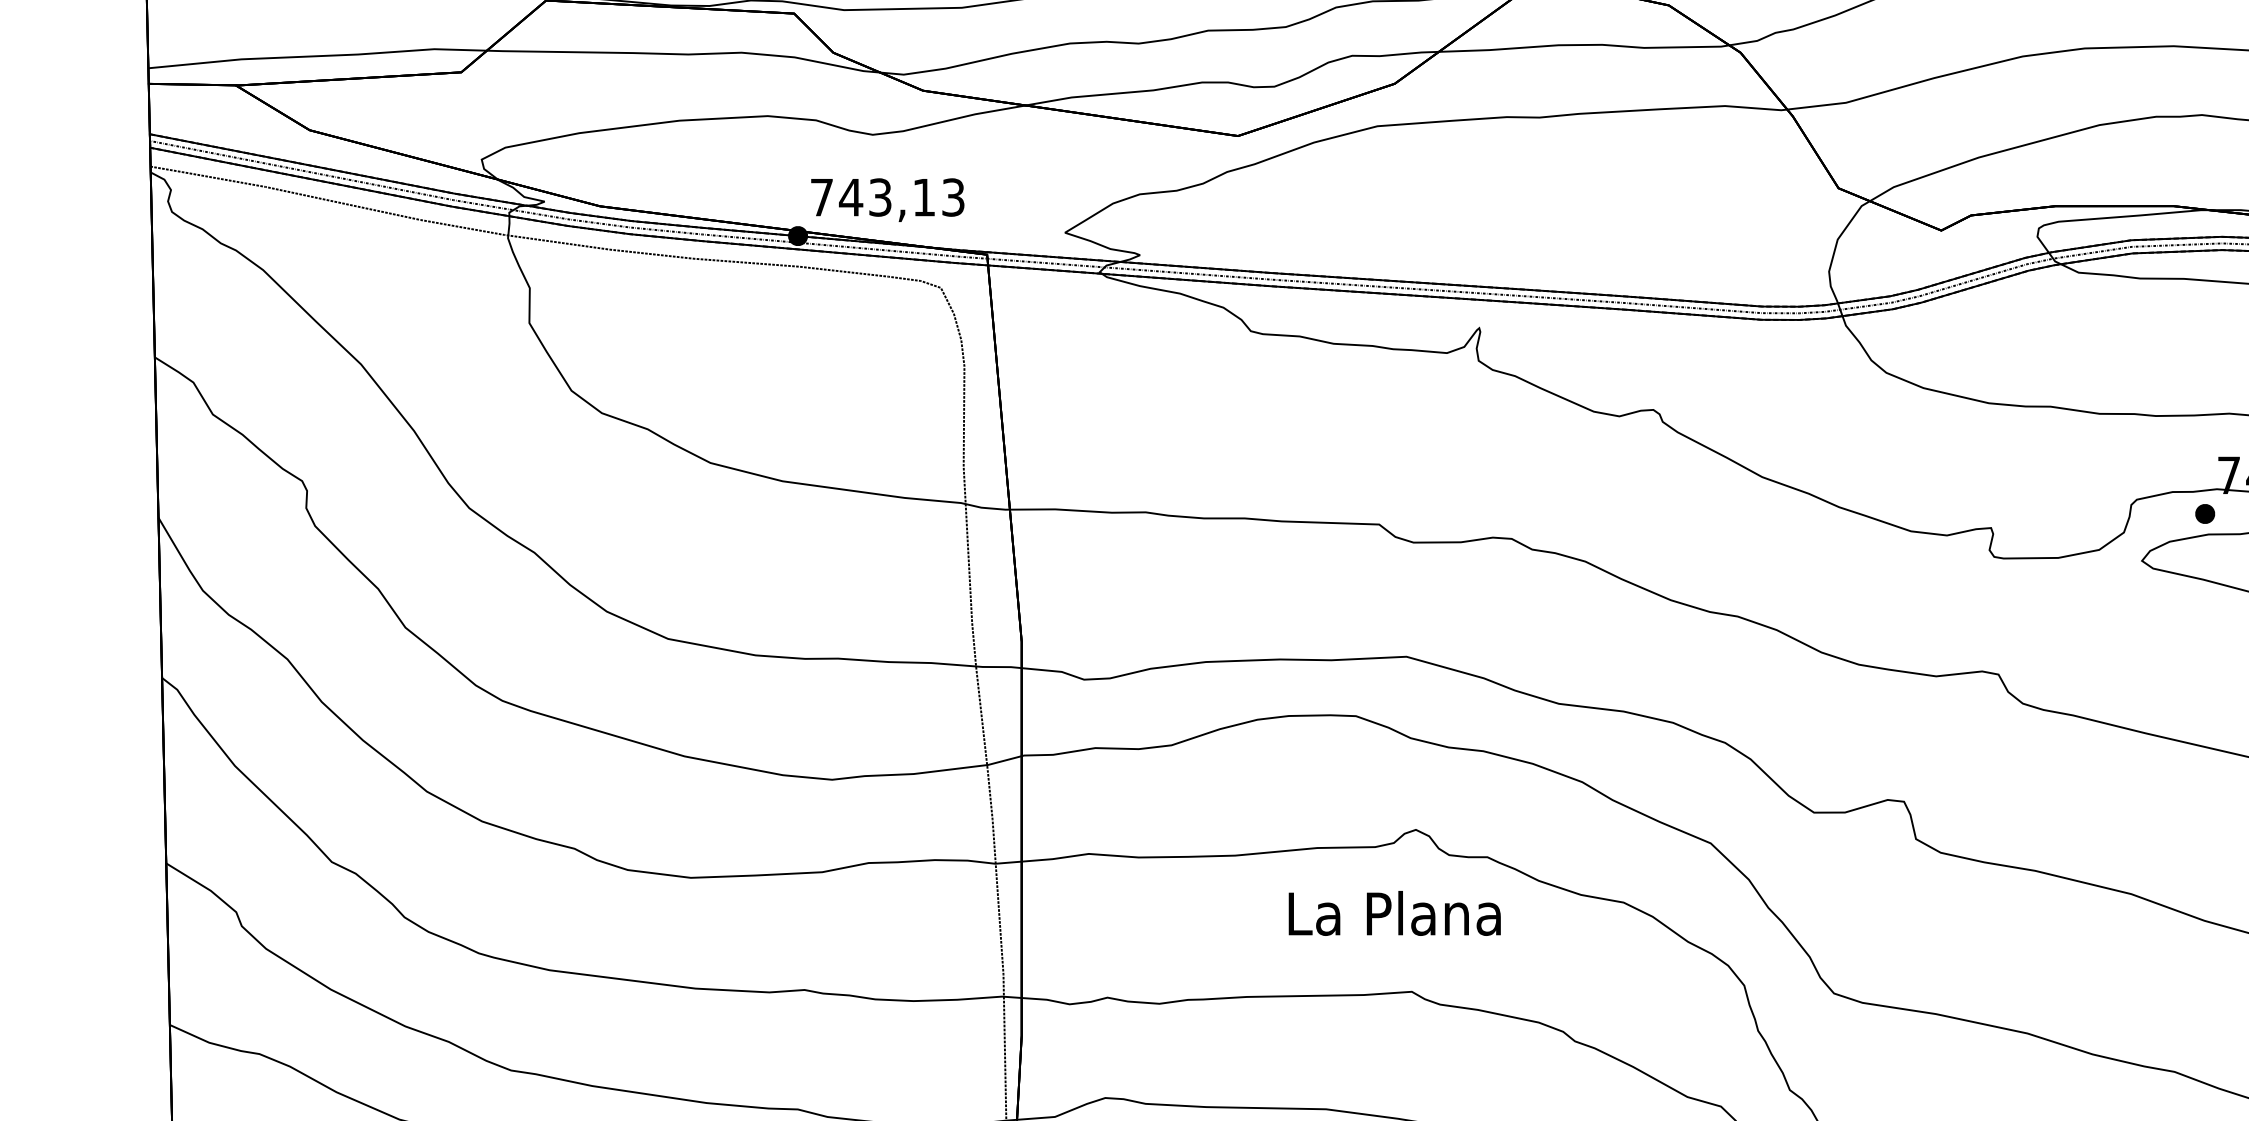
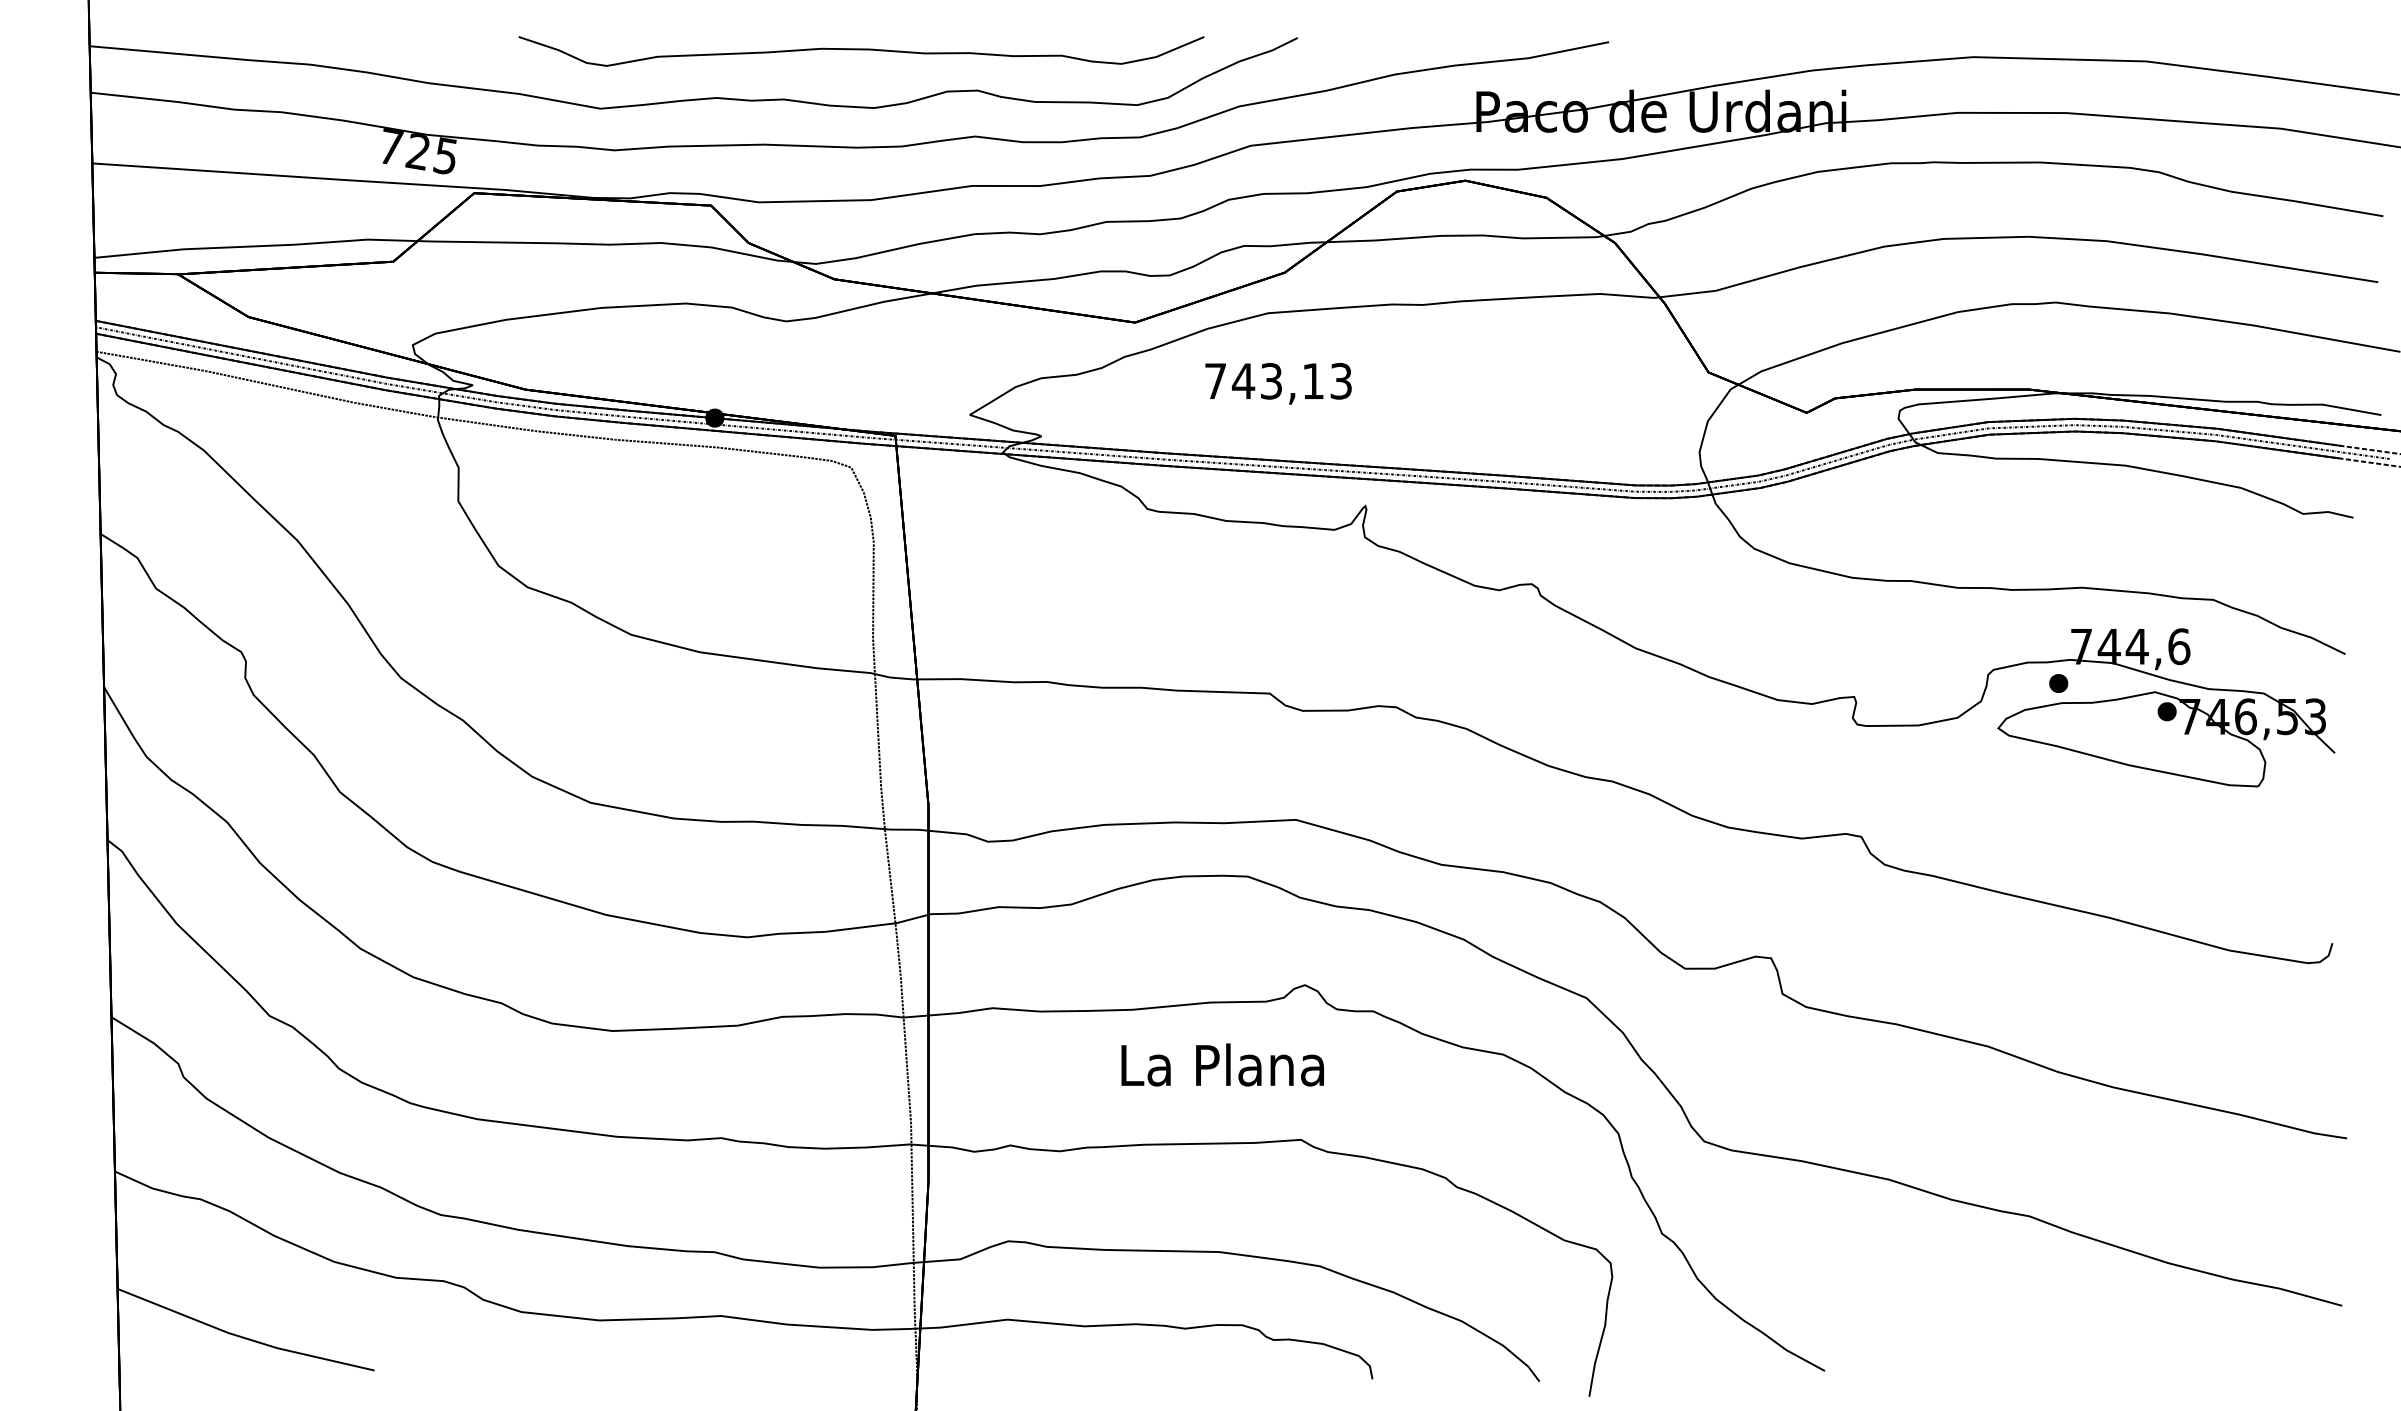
text: (887, 199) -> (1278, 383), moved
text: (1394, 912) -> (1222, 1064), moved

